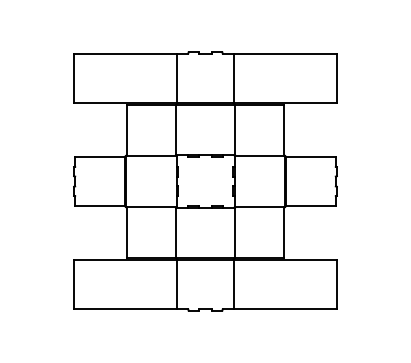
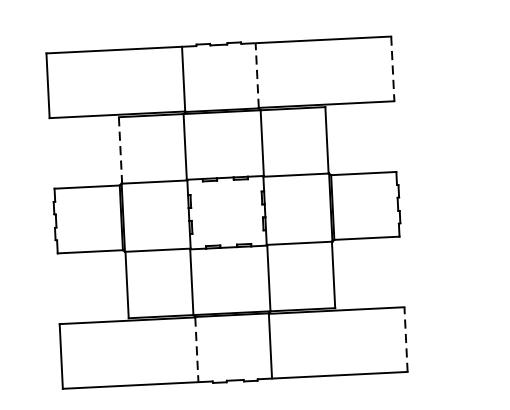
line: (233, 78) -> (257, 75), solid -> dashed
line: (336, 78) -> (392, 69), solid -> dashed
line: (126, 130) -> (120, 150), solid -> dashed
line: (177, 284) -> (196, 349), solid -> dashed
line: (336, 284) -> (405, 339), solid -> dashed

